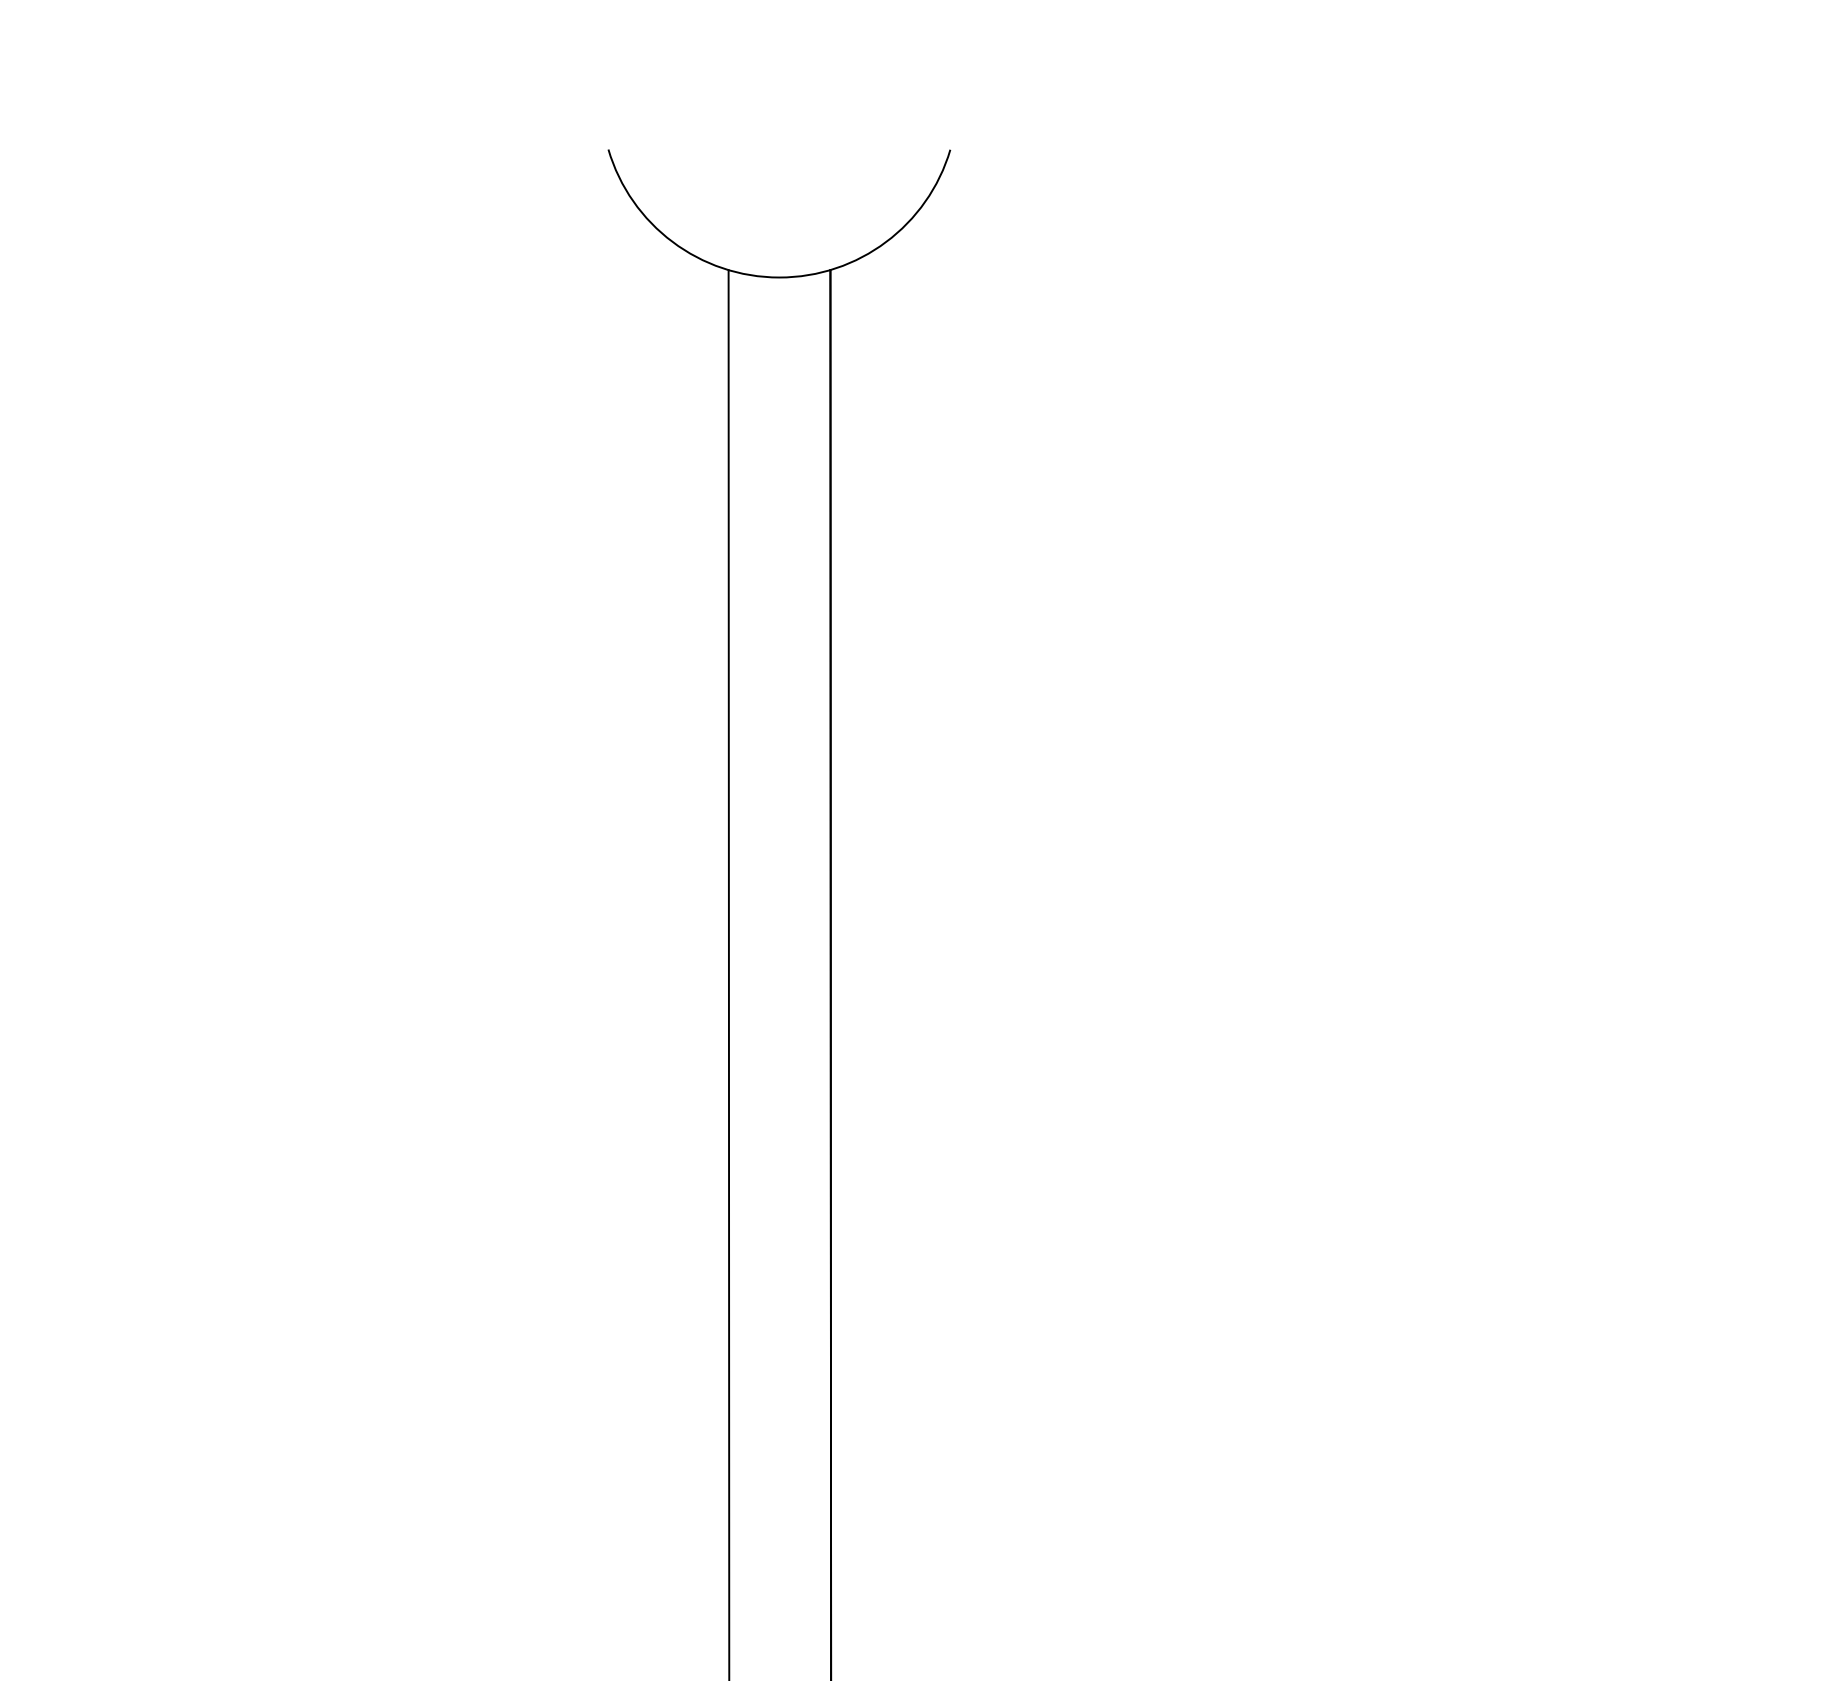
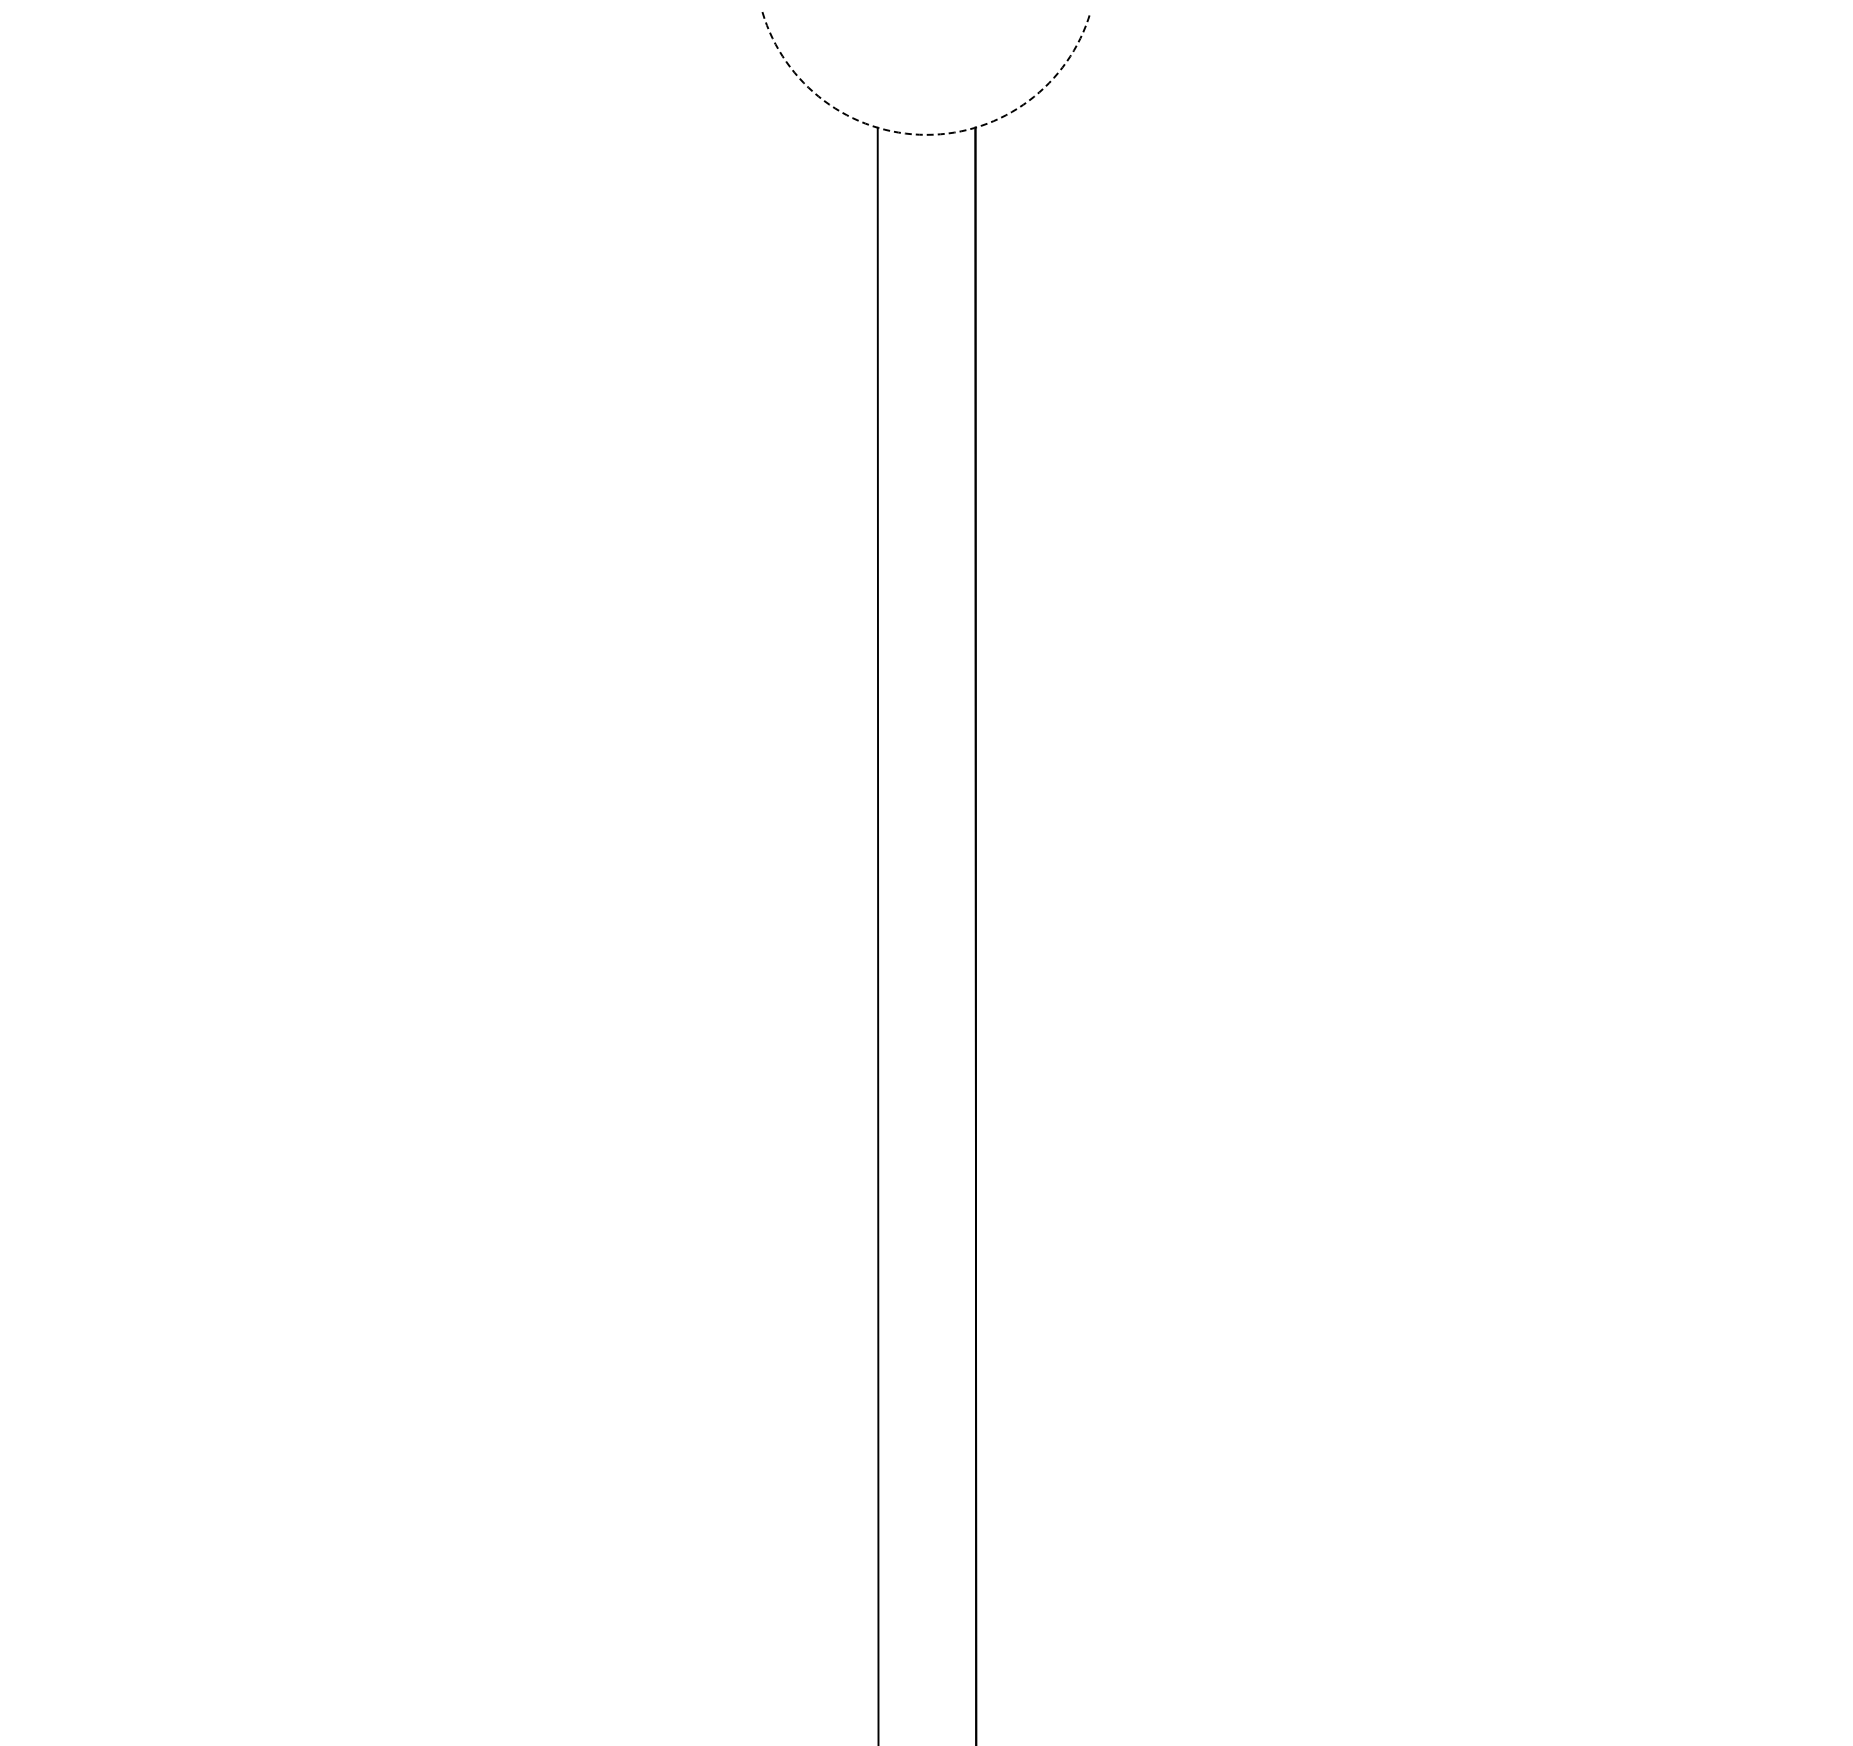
arc: (779, 277) -> (926, 134), solid -> dashed

